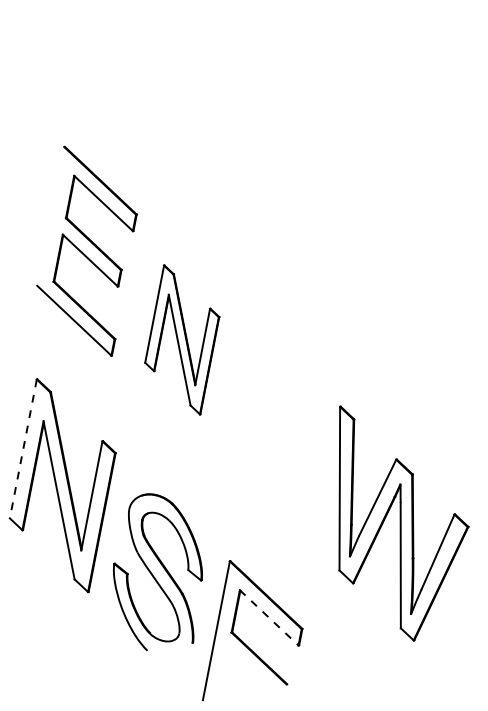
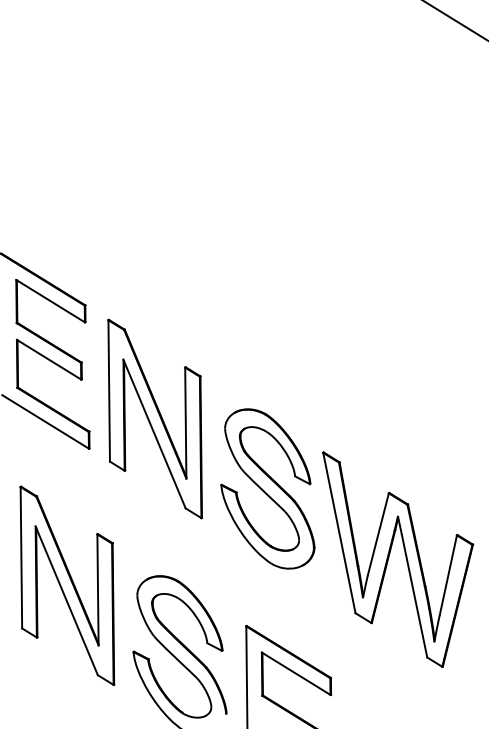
part: (181, 339) -> (154, 418), size x1.43
part: (278, 430) -> (267, 488), added
line: (23, 448) -> (21, 557), dashed -> solid
line: (269, 618) -> (296, 674), dashed -> solid

